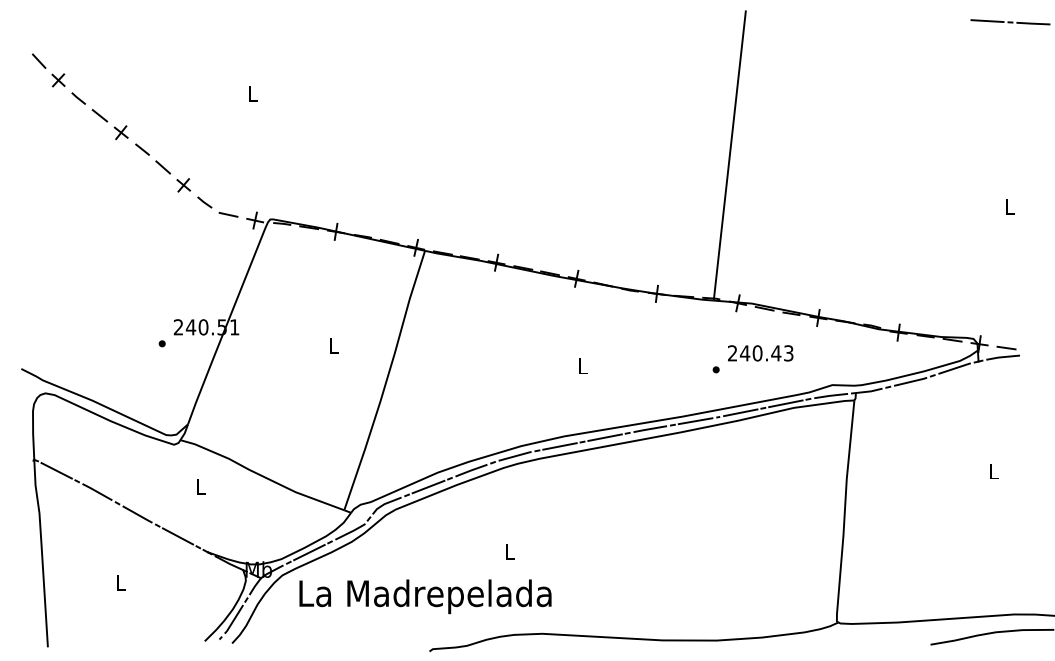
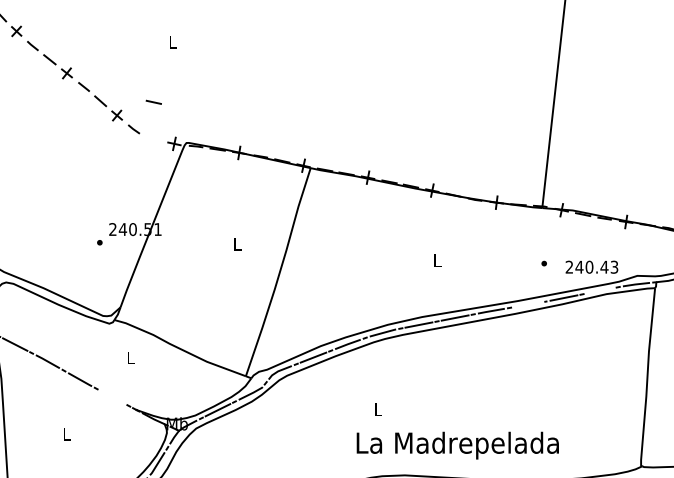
line: (228, 214) -> (153, 102), moved
text: (760, 353) -> (591, 267), moved
line: (785, 403) -> (599, 290), removed
line: (695, 421) -> (527, 305), removed
line: (177, 536) -> (112, 397), removed
text: (425, 596) -> (457, 445), moved

